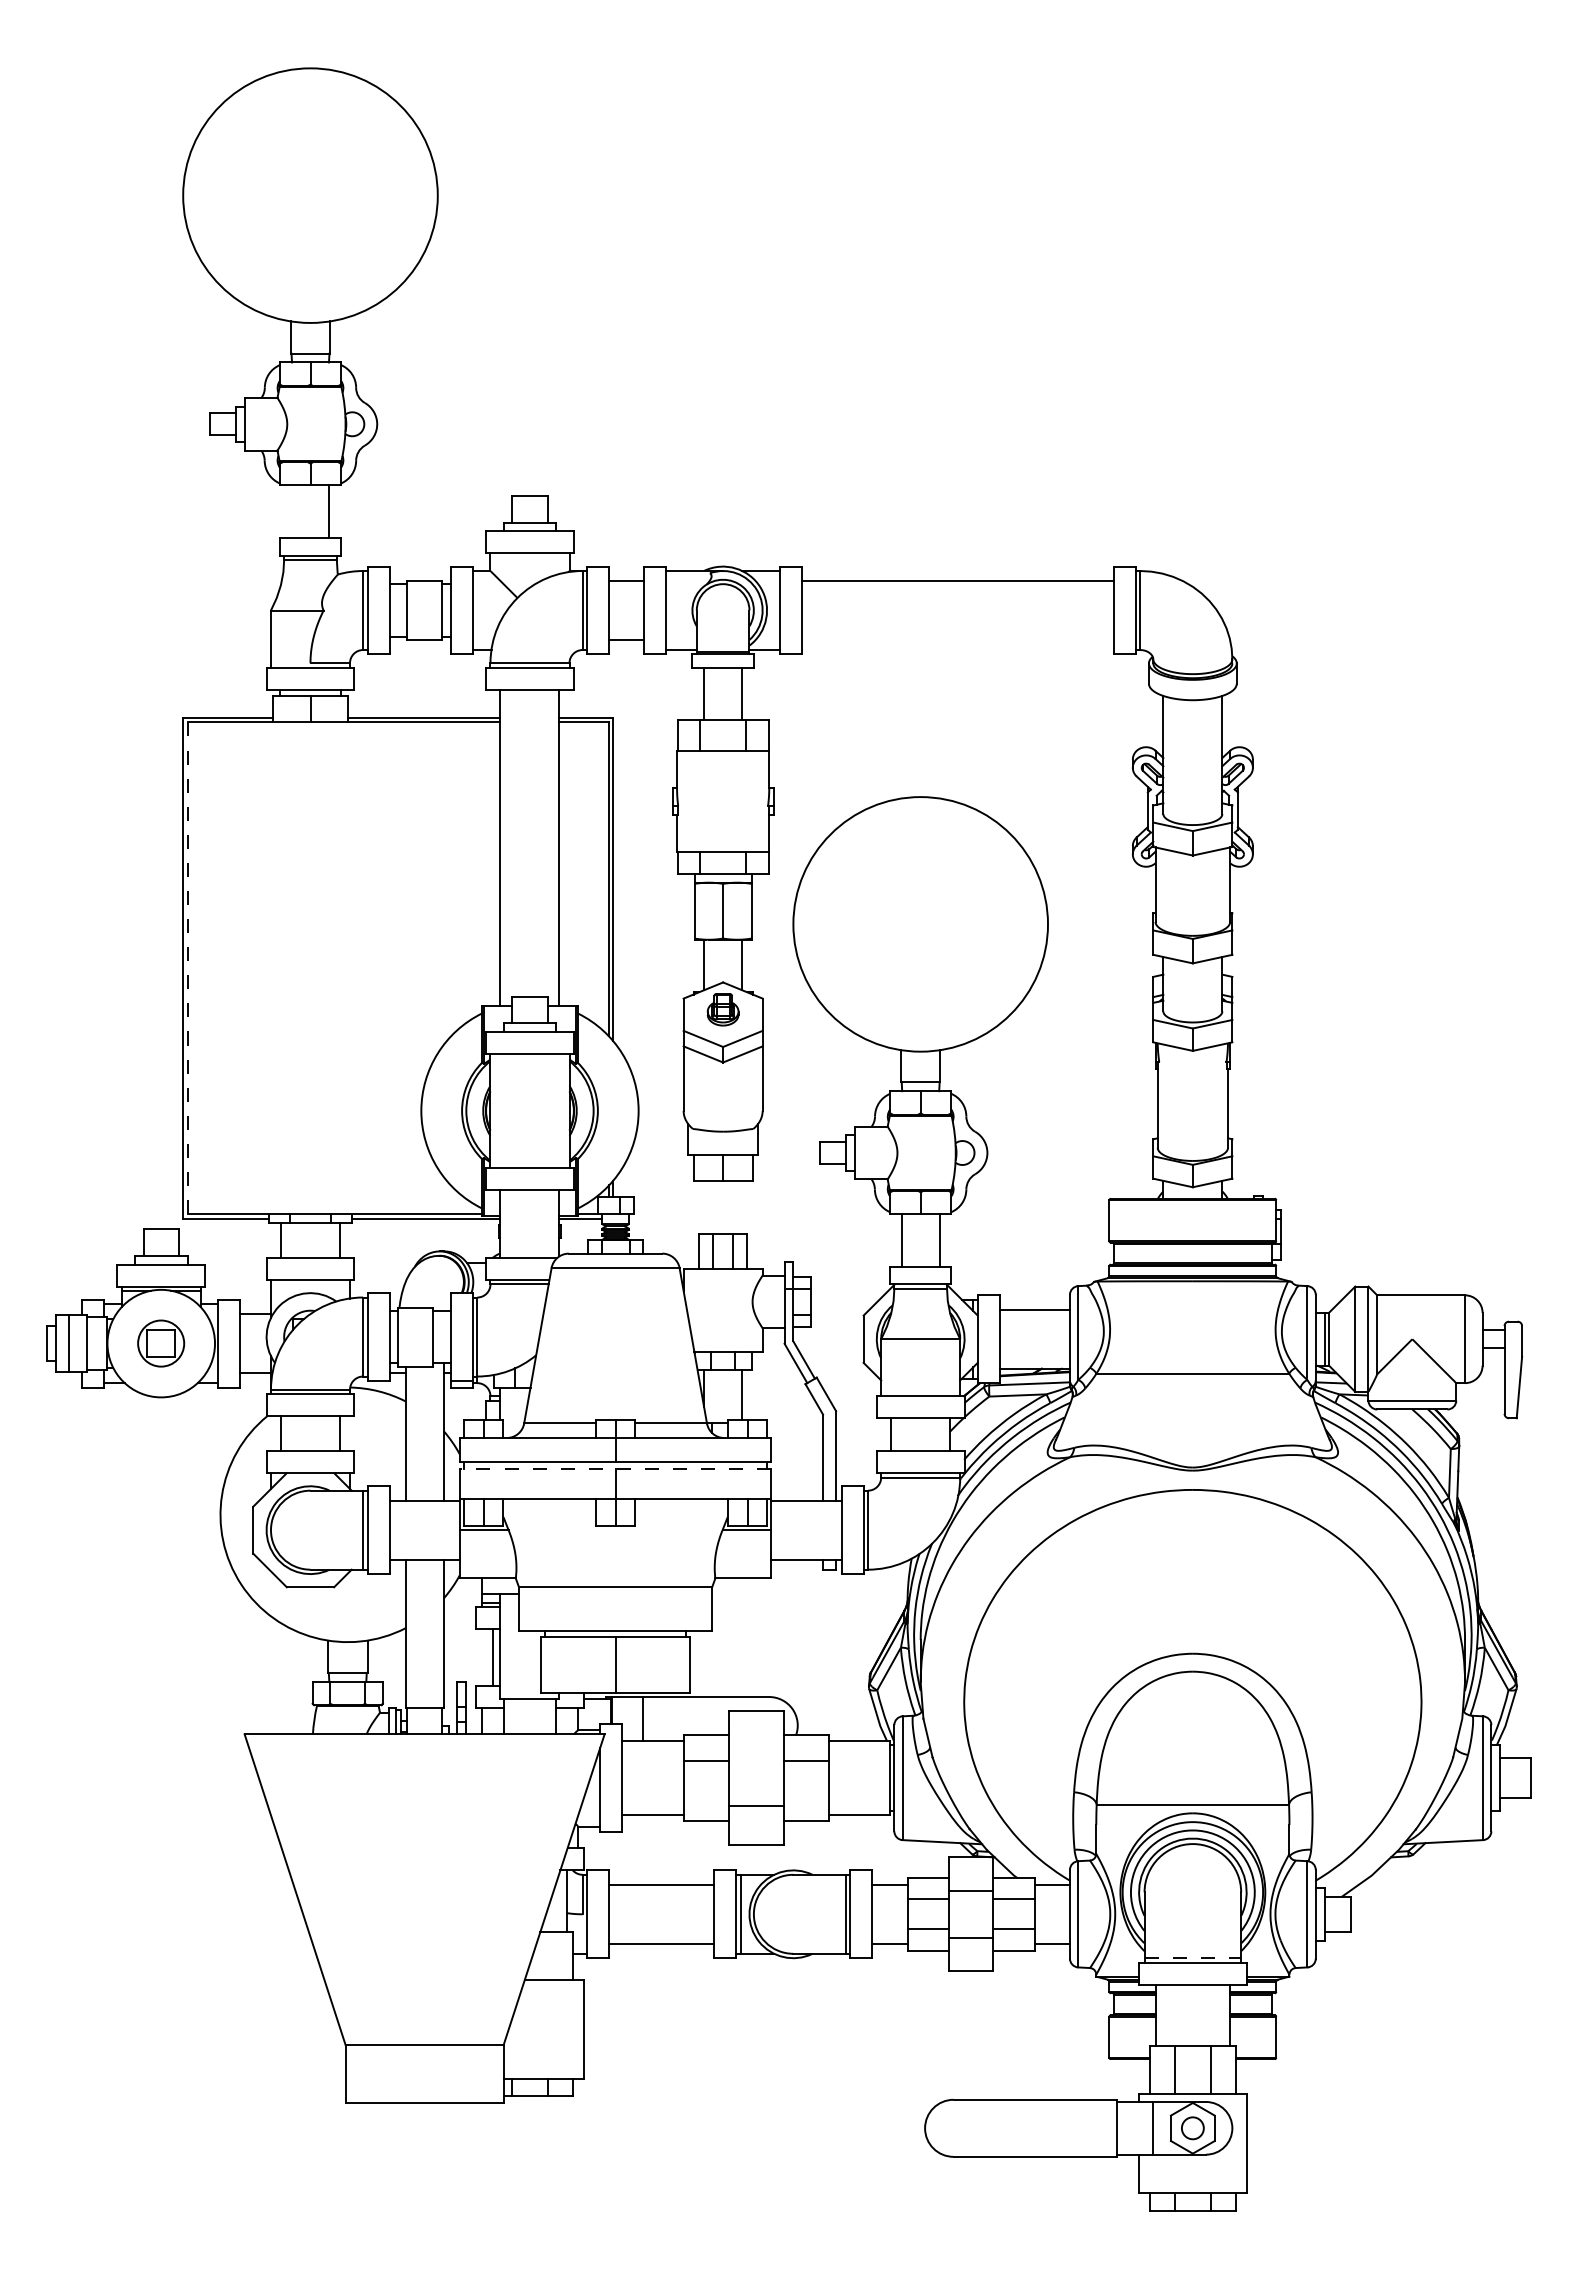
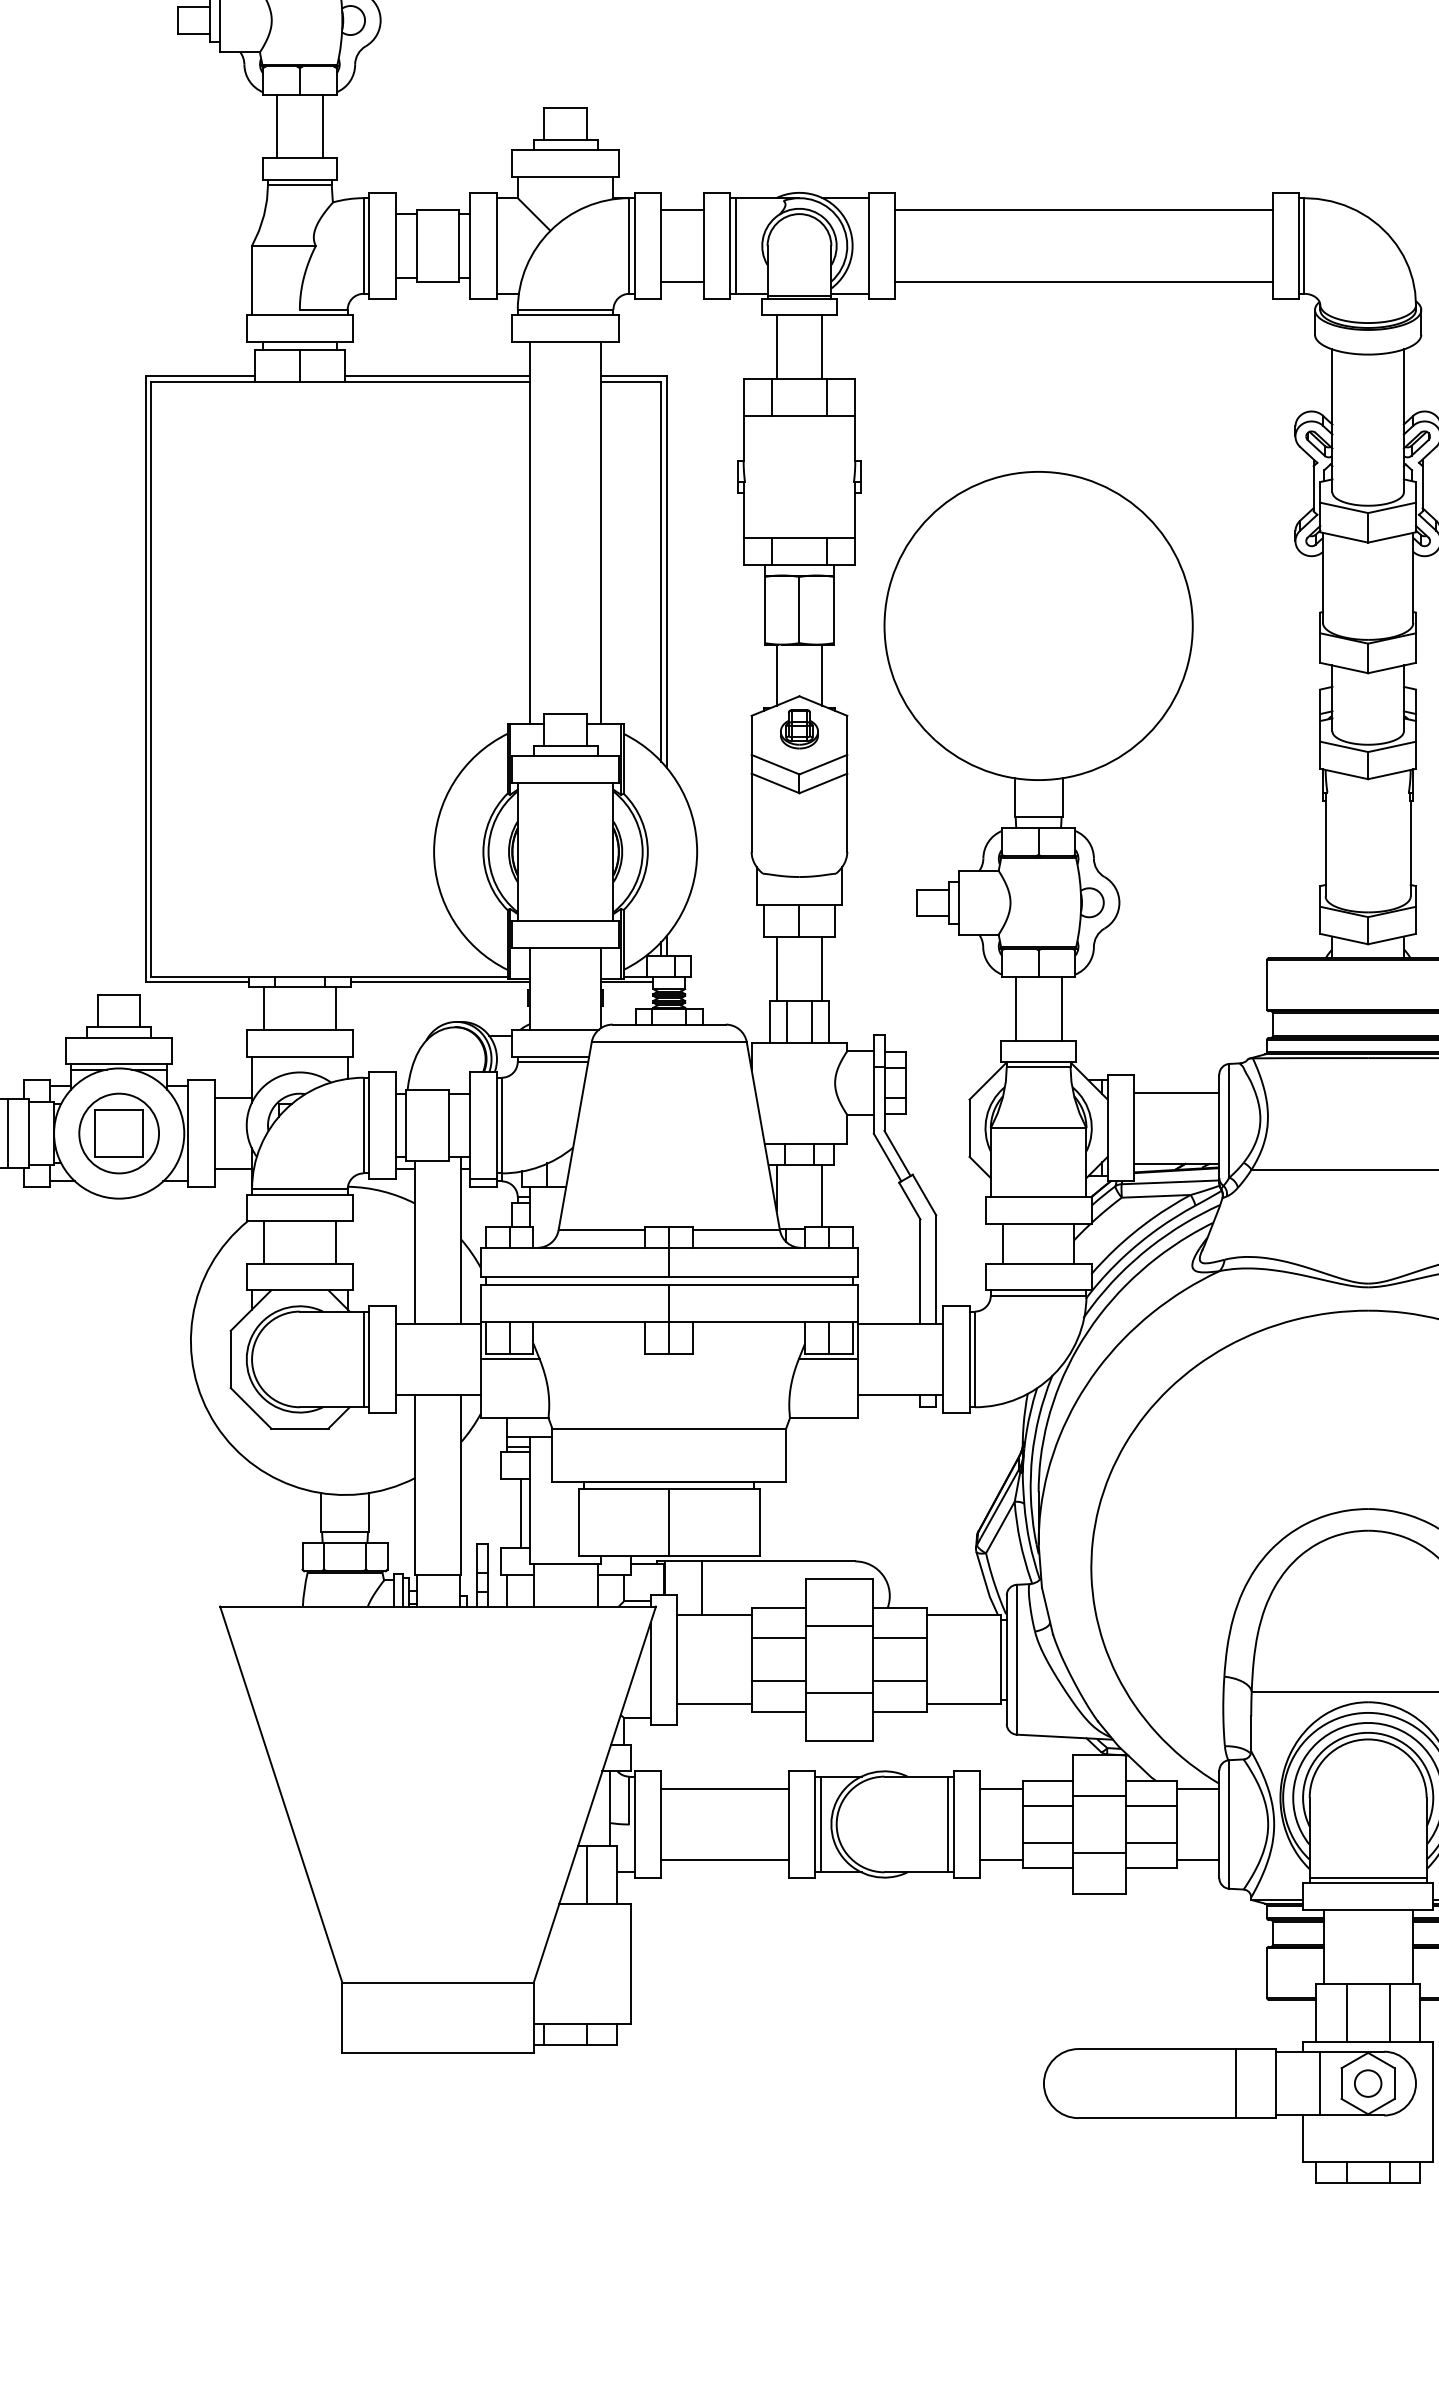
line: (291, 511) -> (276, 126), added
line: (670, 610) -> (735, 245), added
line: (957, 640) -> (1083, 282), added
line: (187, 968) -> (150, 679), dashed -> solid
line: (704, 1207) -> (776, 968), added
line: (742, 1207) -> (822, 968), added
part: (160, 1343) -> (118, 1133), size x1.43
line: (615, 1468) -> (669, 1284), dashed -> solid
line: (755, 1750) -> (838, 1626), added
line: (705, 1795) -> (778, 1680), added
line: (805, 1795) -> (899, 1680), added
line: (547, 1955) -> (586, 1874), added
line: (1193, 1958) -> (1368, 1877), dashed -> solid
line: (1083, 2127) -> (1235, 2082), added

